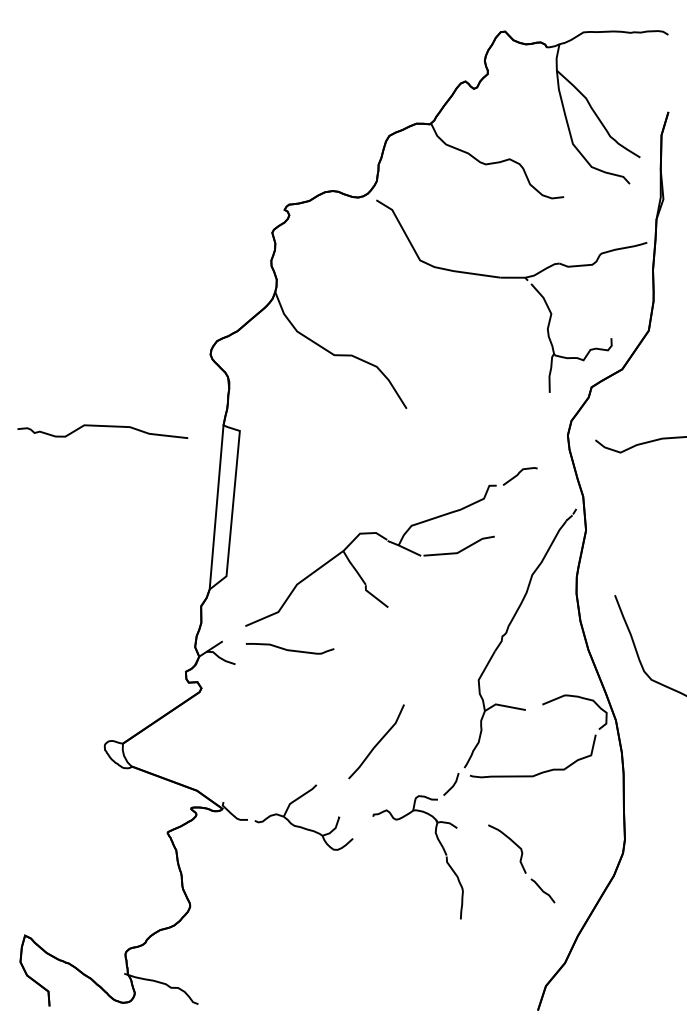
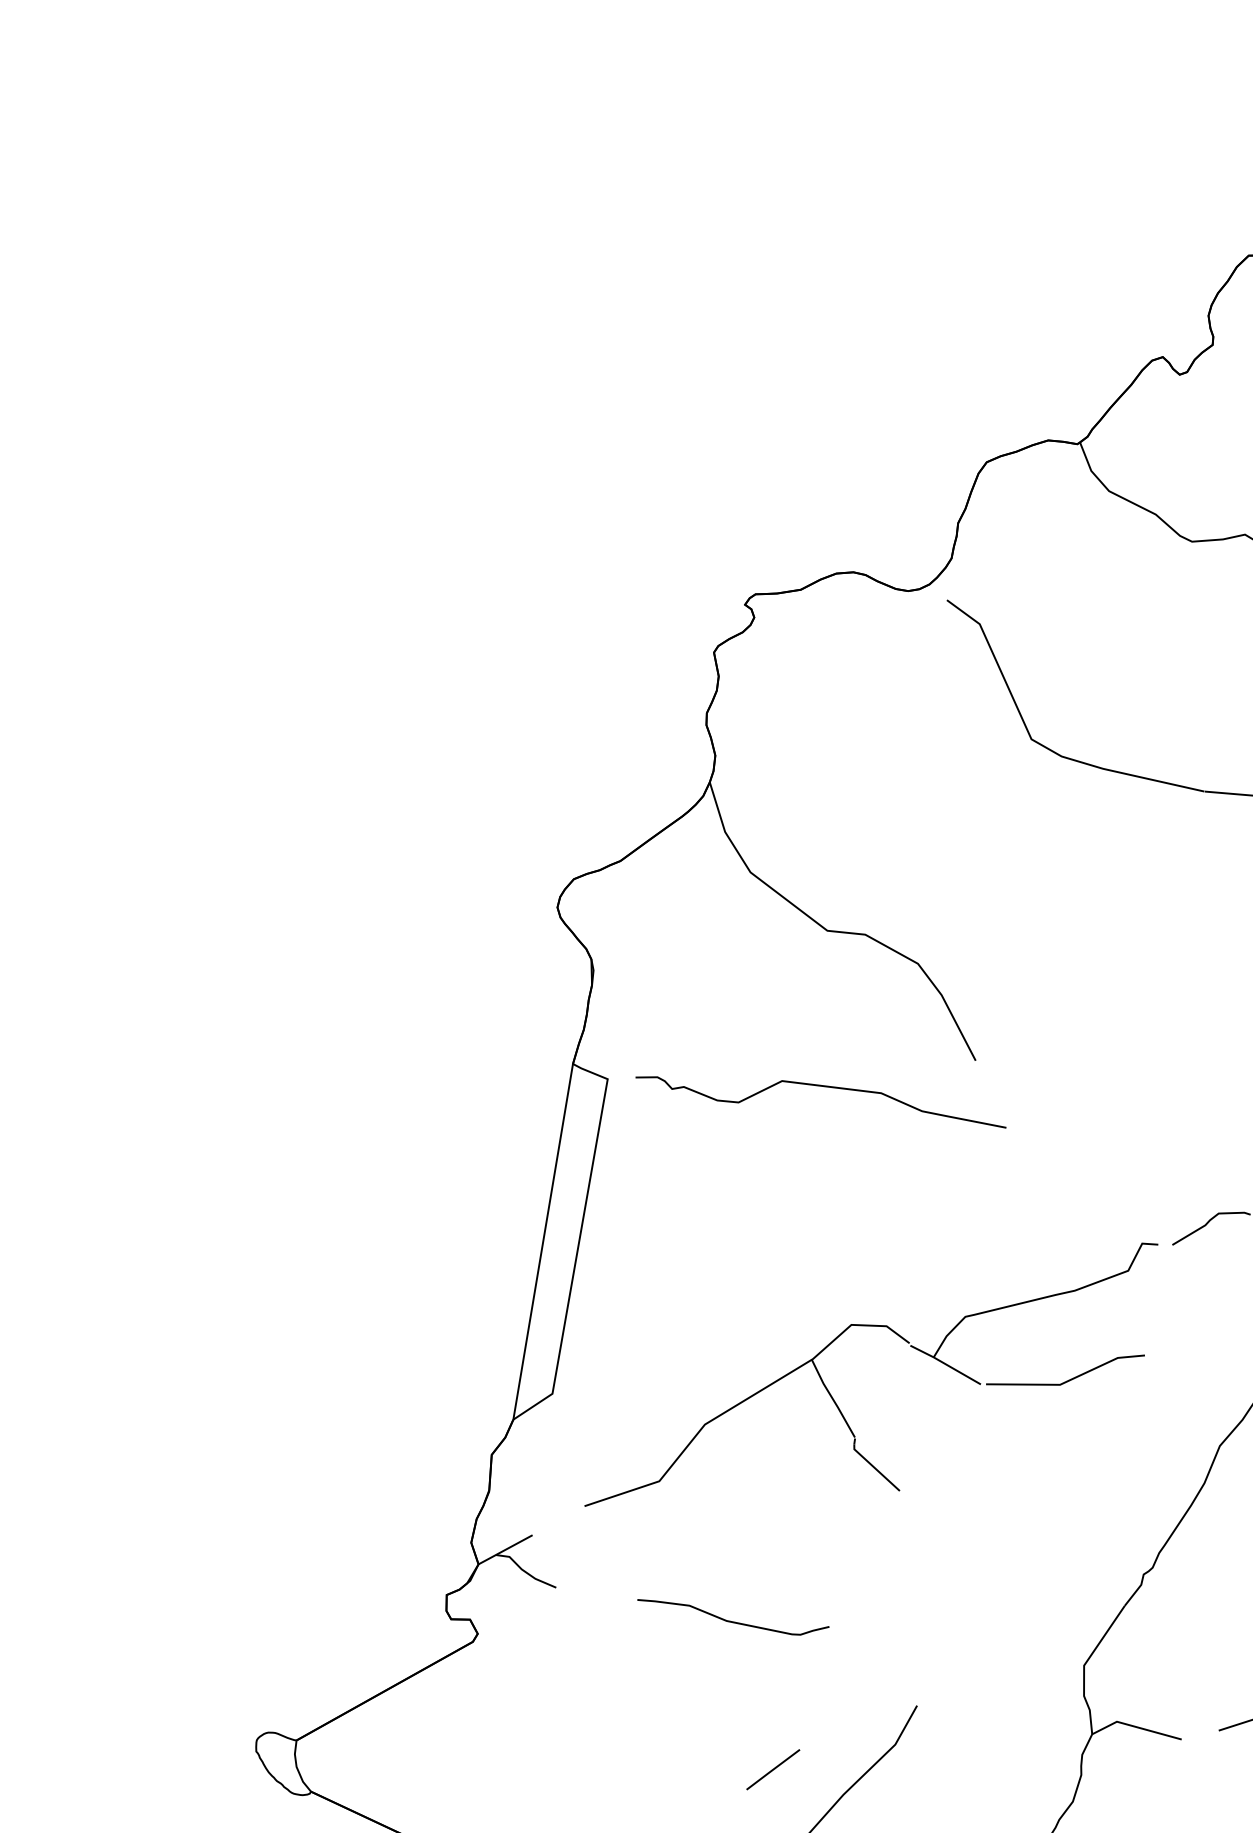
curve: (102, 426) -> (821, 1086), moved
curve: (289, 649) -> (731, 1619), moved
line: (340, 738) -> (772, 1768), added

